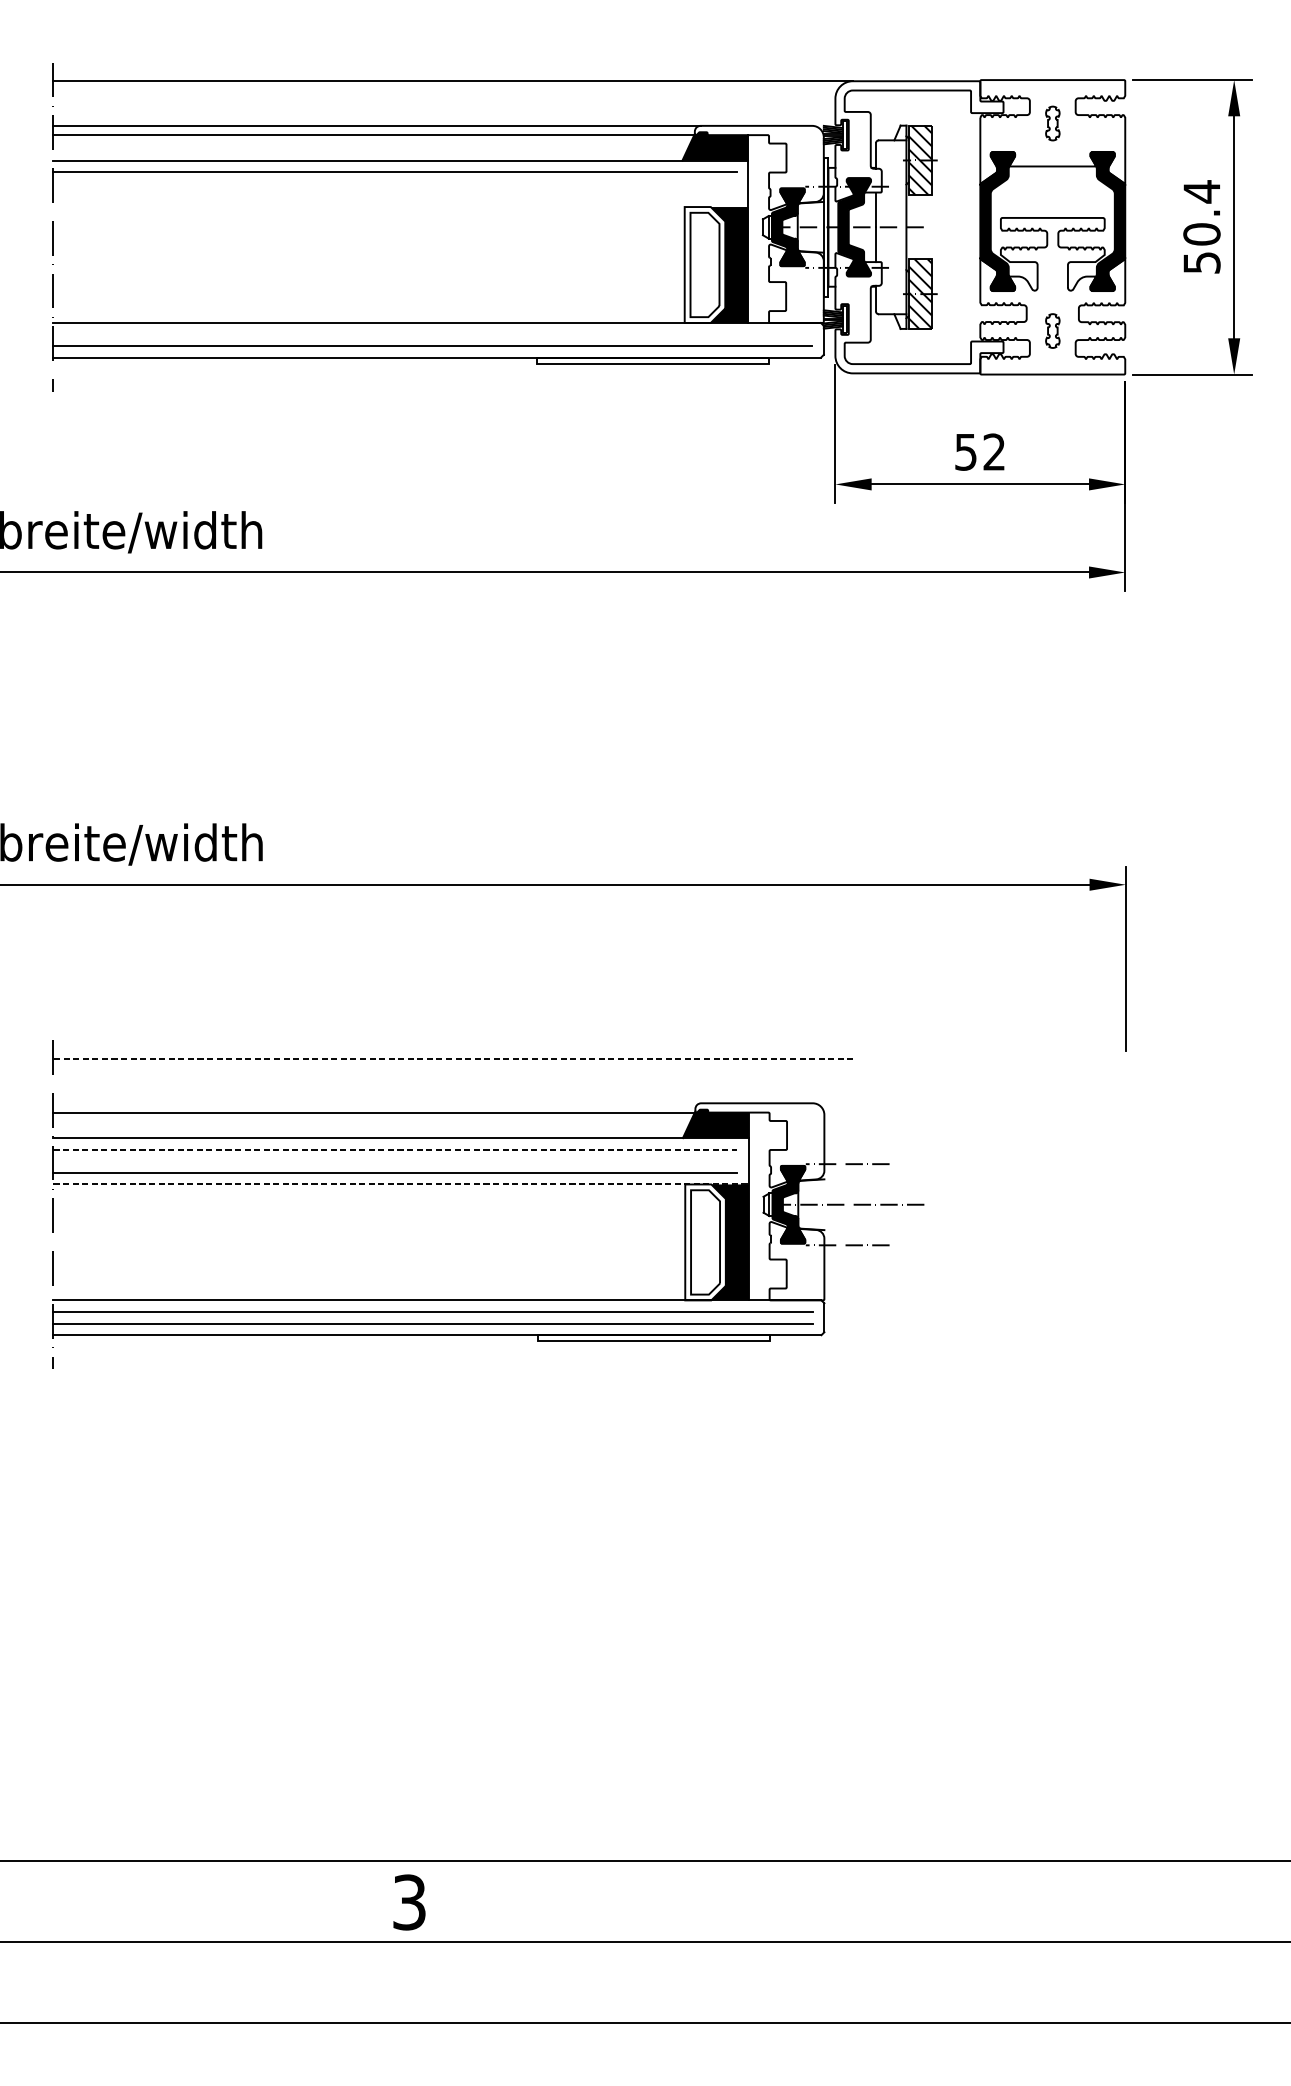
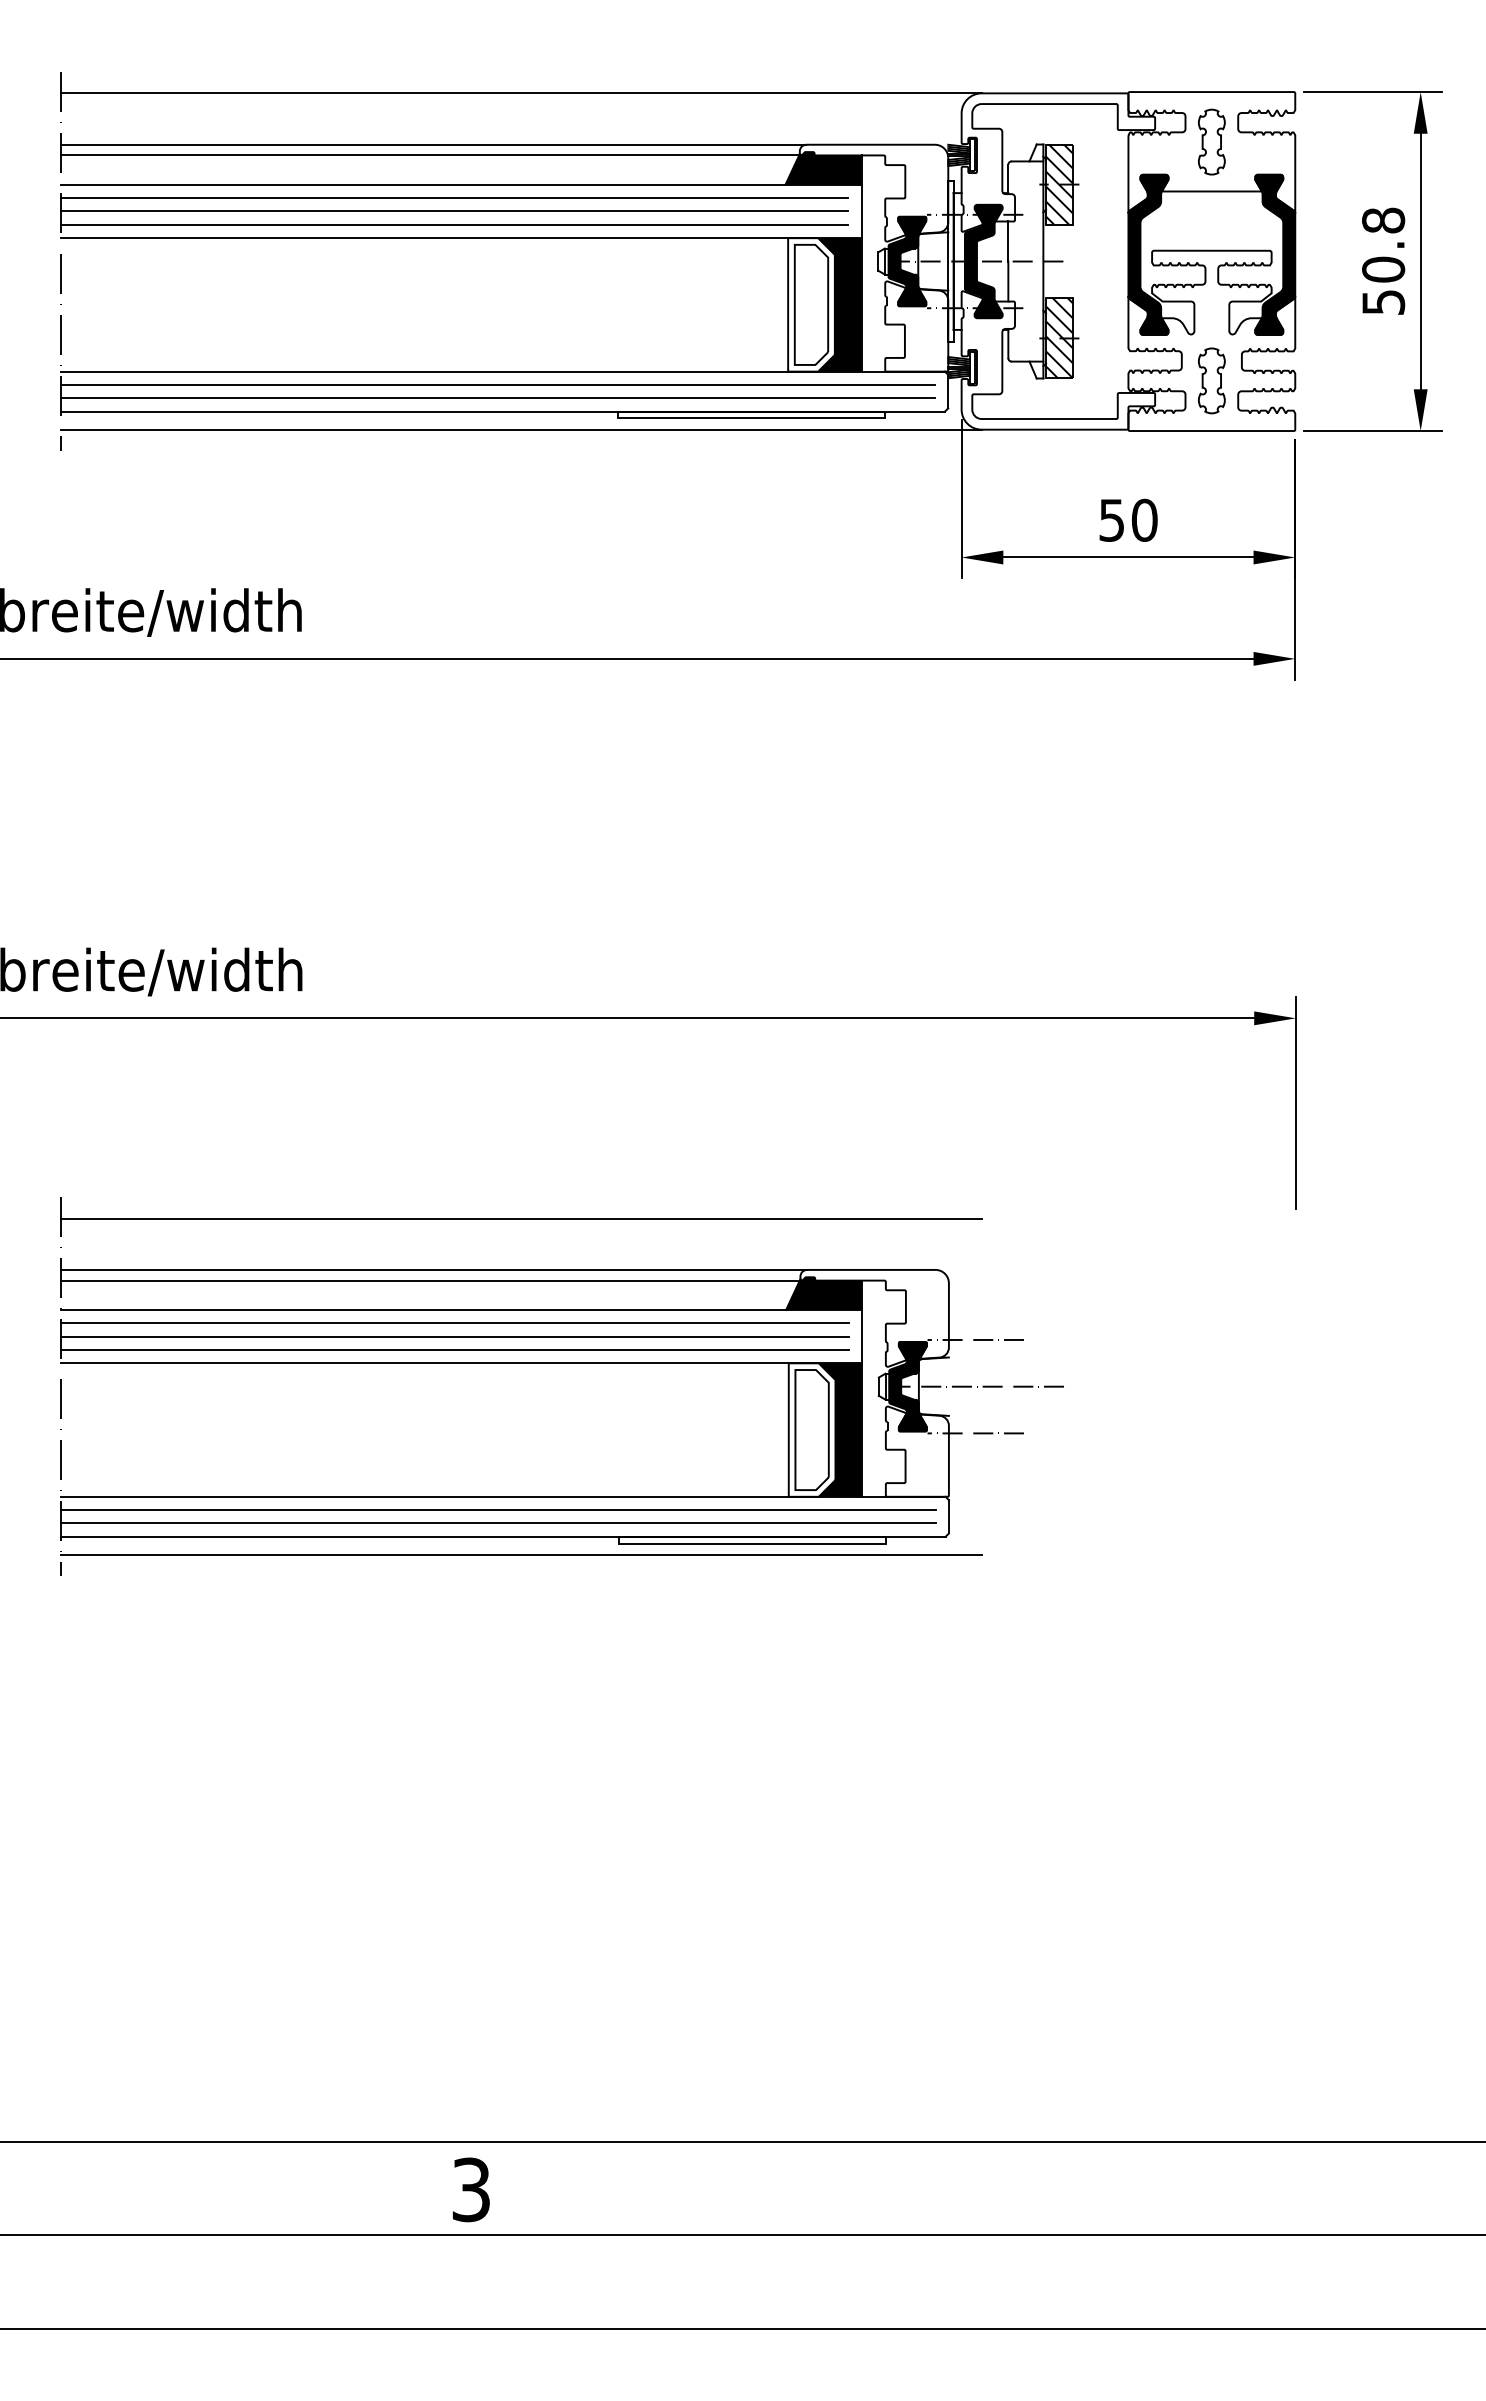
part: (1052, 123) -> (1211, 141), size x1.67
line: (394, 183) -> (454, 211), added
text: (1201, 191) -> (1383, 220), 50.4 -> 50.8
line: (394, 195) -> (454, 224), added
line: (400, 207) -> (460, 238), added
part: (1052, 330) -> (1211, 380), size x1.67
line: (432, 334) -> (497, 384), added
line: (452, 373) -> (520, 429), added
text: (994, 451) -> (1144, 519), 52 -> 50
line: (453, 1058) -> (521, 1218), dashed -> solid
line: (377, 1102) -> (434, 1269), added
line: (395, 1149) -> (455, 1323), dashed -> solid
line: (394, 1161) -> (454, 1336), added
line: (401, 1184) -> (462, 1363), dashed -> solid
line: (453, 1350) -> (521, 1554), added

